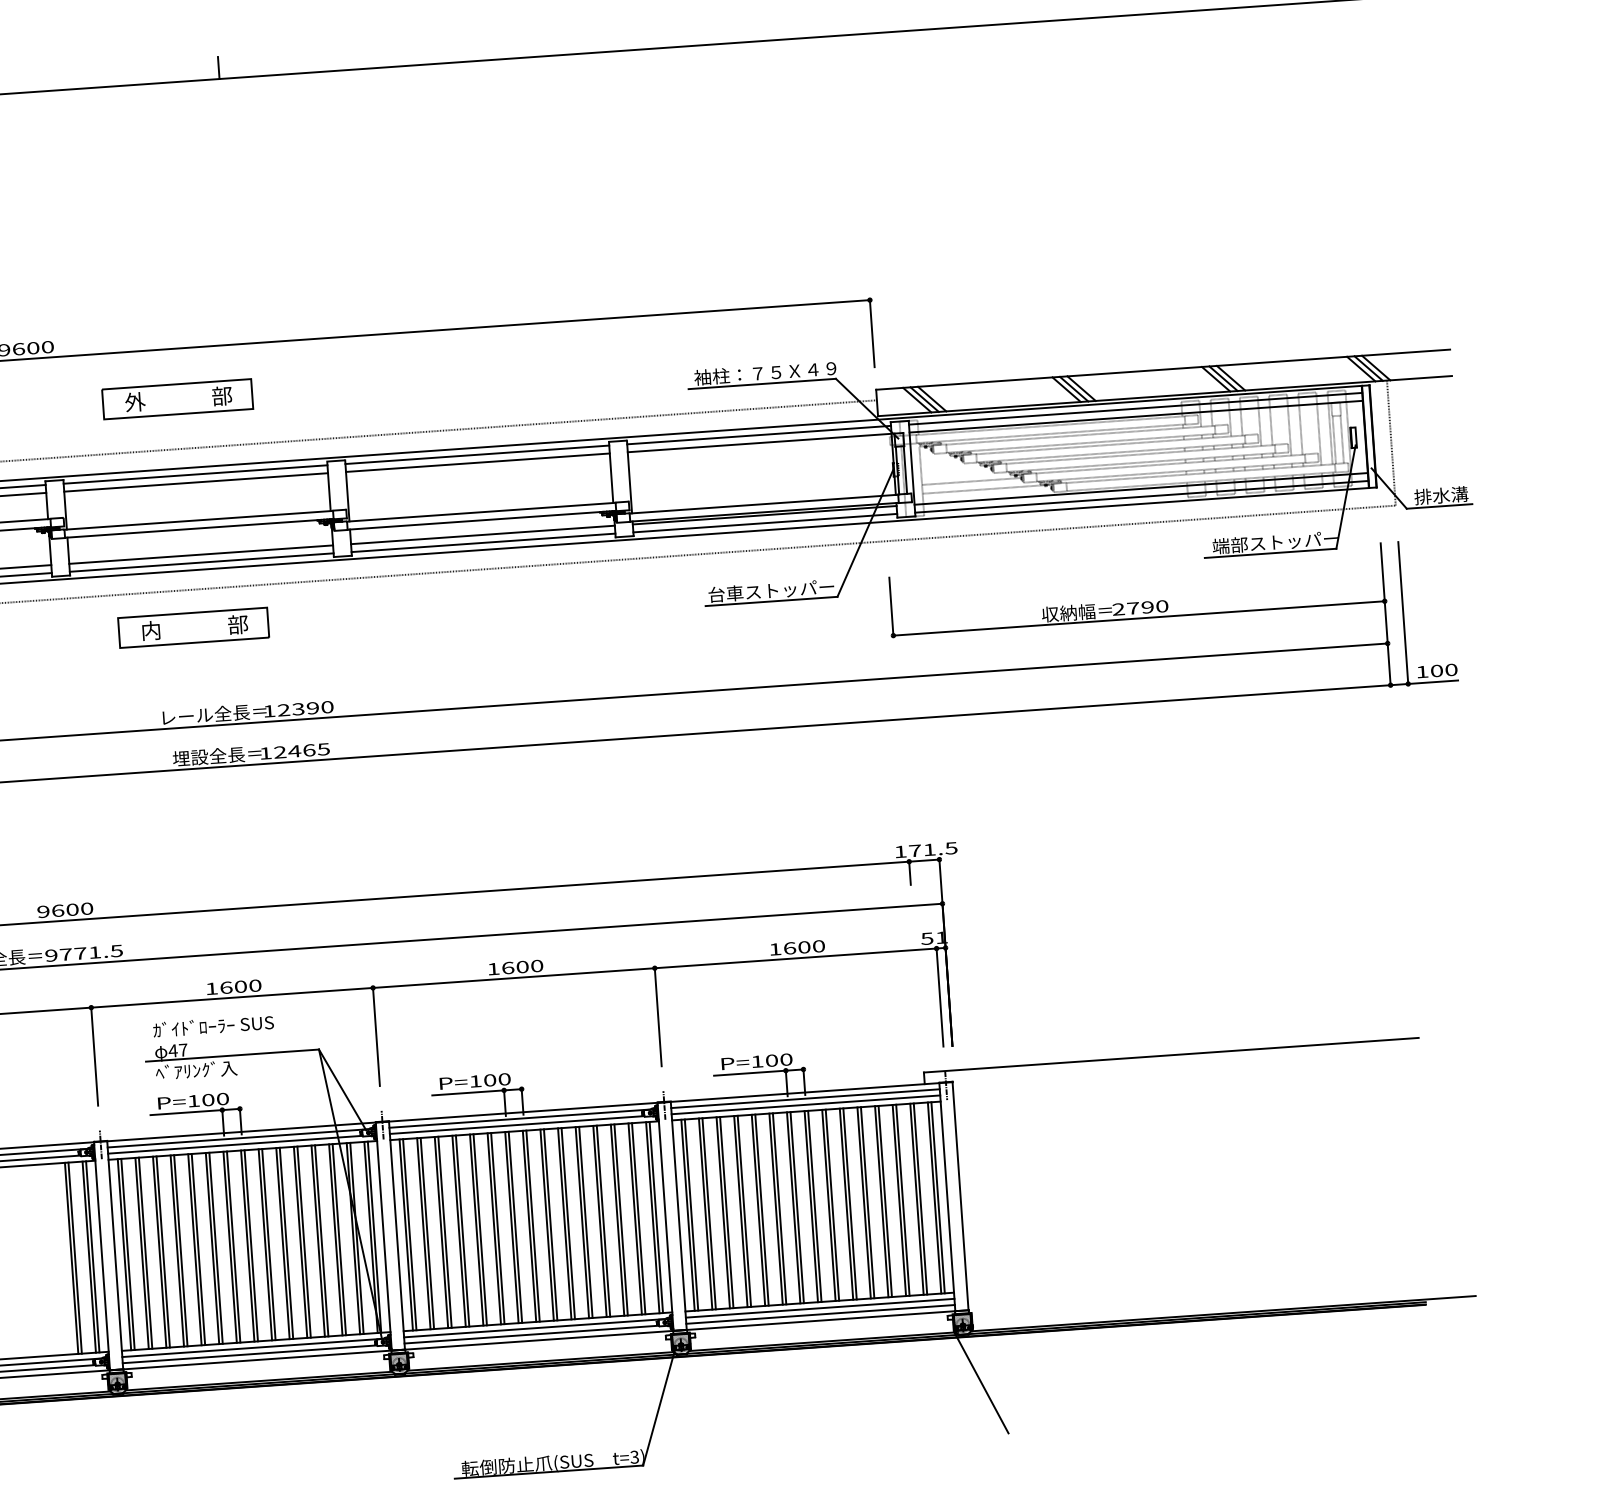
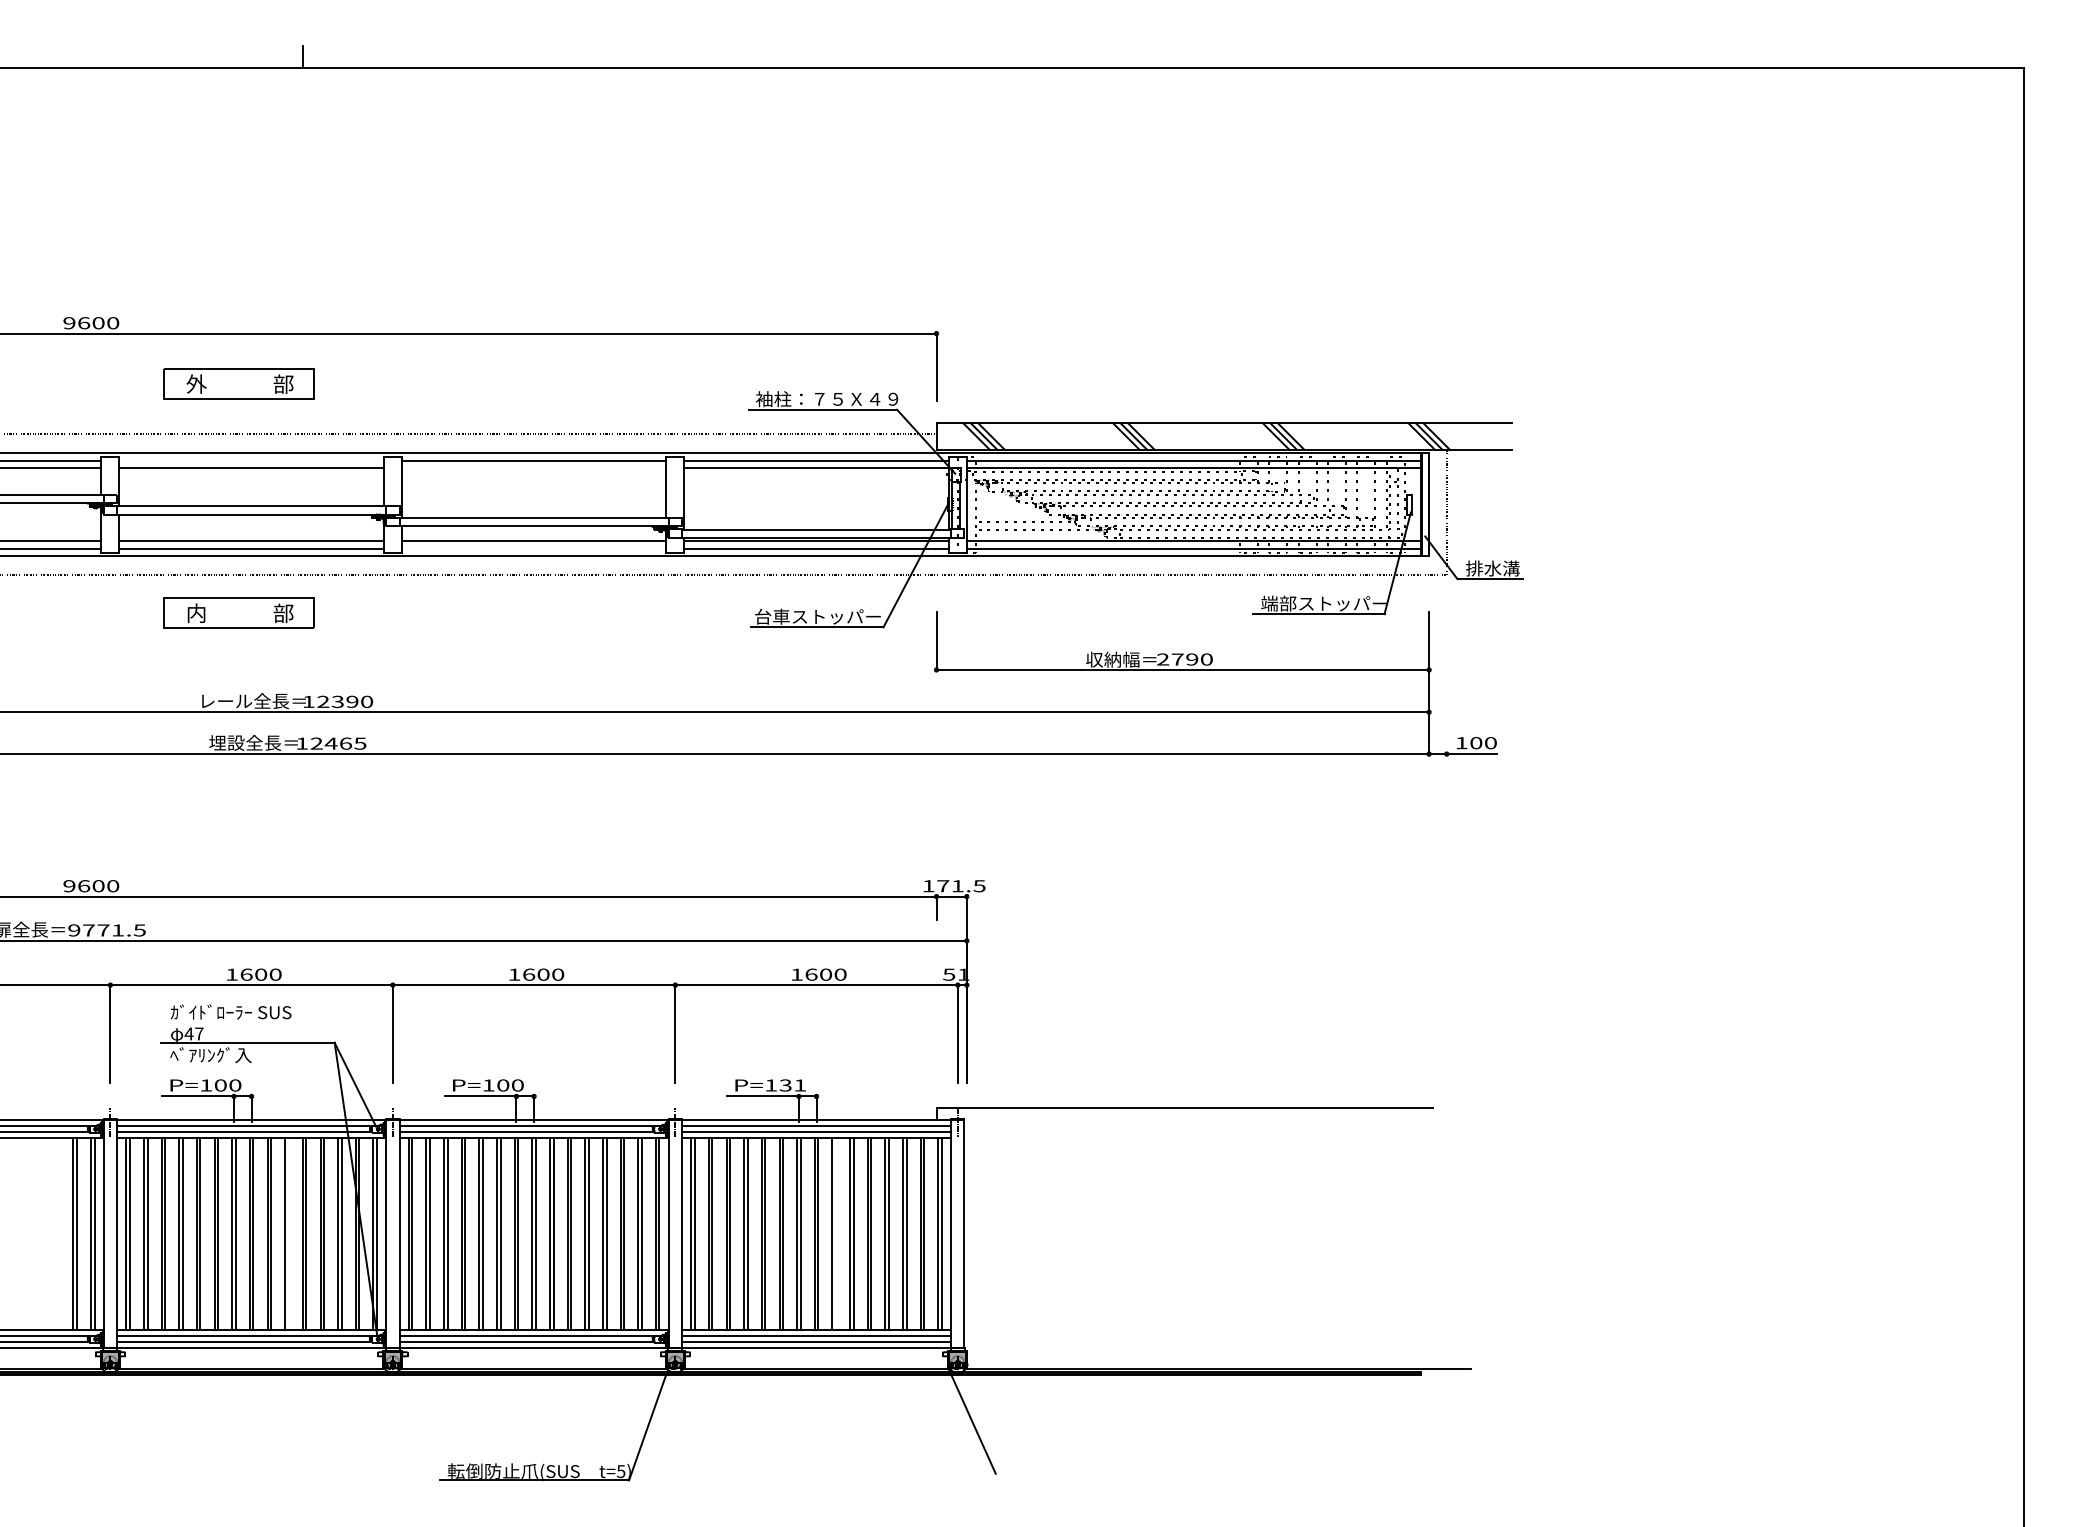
line: (477, 462) -> (533, 468), removed
line: (195, 474) -> (251, 460), removed
line: (482, 542) -> (533, 548), removed
line: (1402, 612) -> (1446, 682), removed
text: (778, 1060) -> (792, 1085), P=100 -> P=131
line: (832, 1204) -> (836, 1233), removed
line: (286, 1243) -> (288, 1233), removed
text: (635, 1457) -> (621, 1471), t=3) -> t=5)

